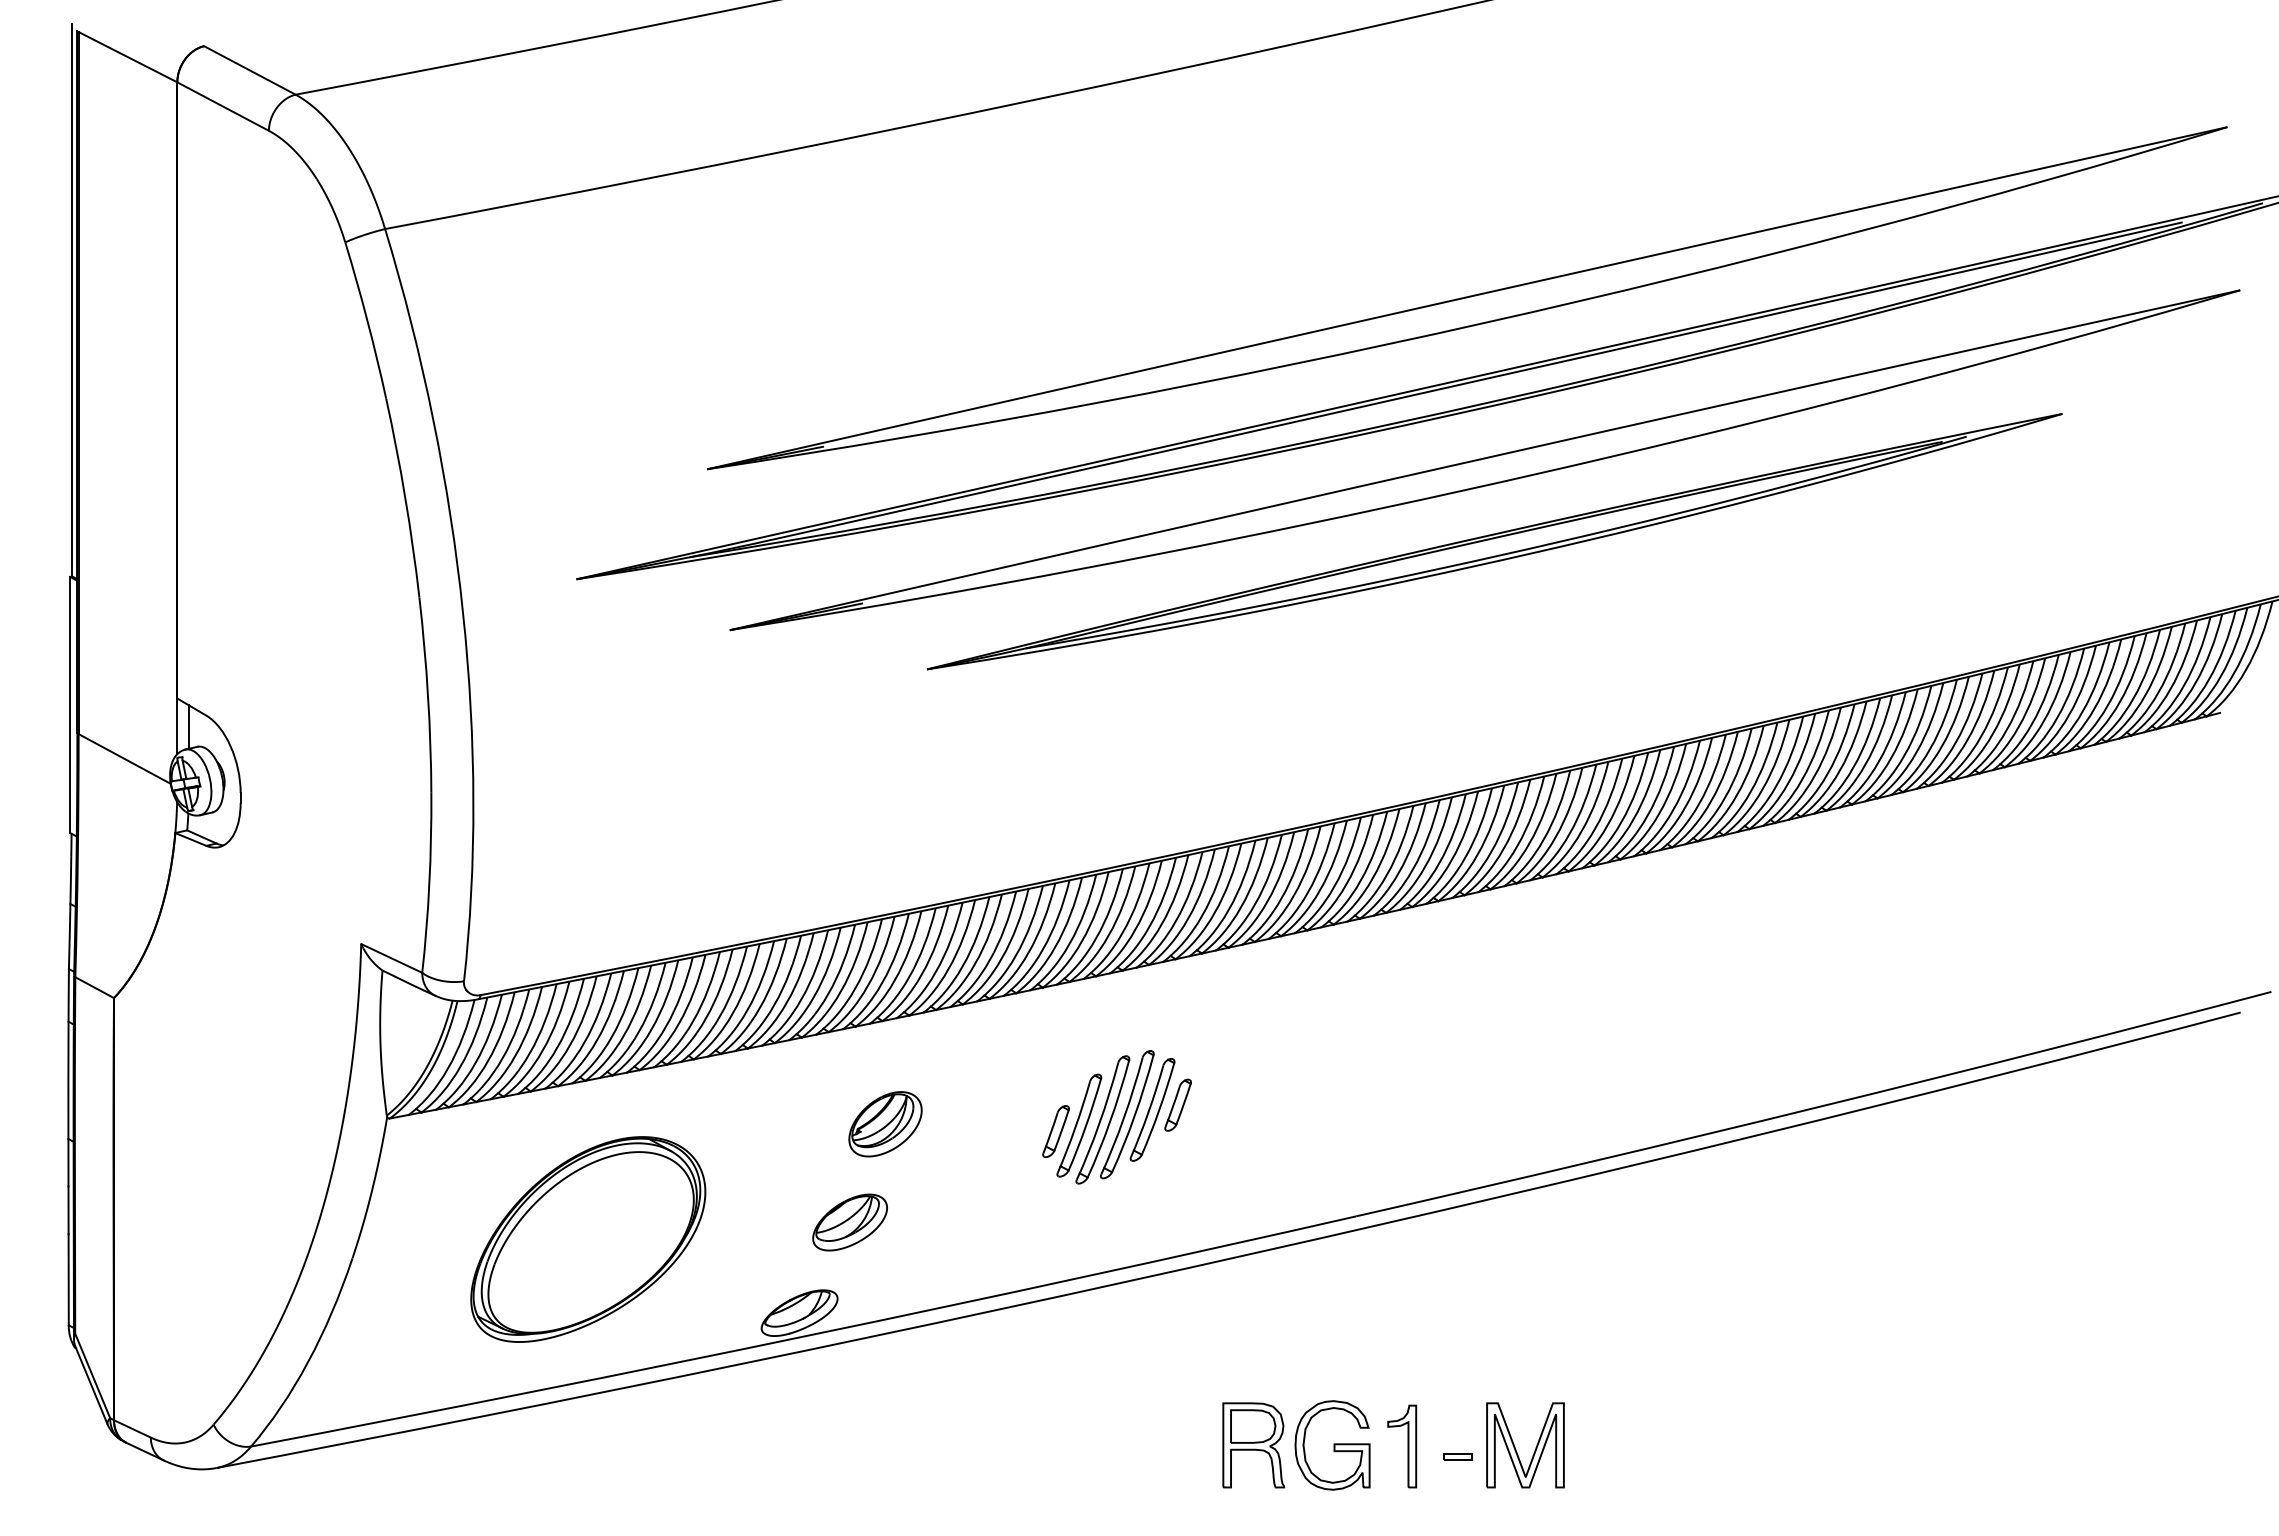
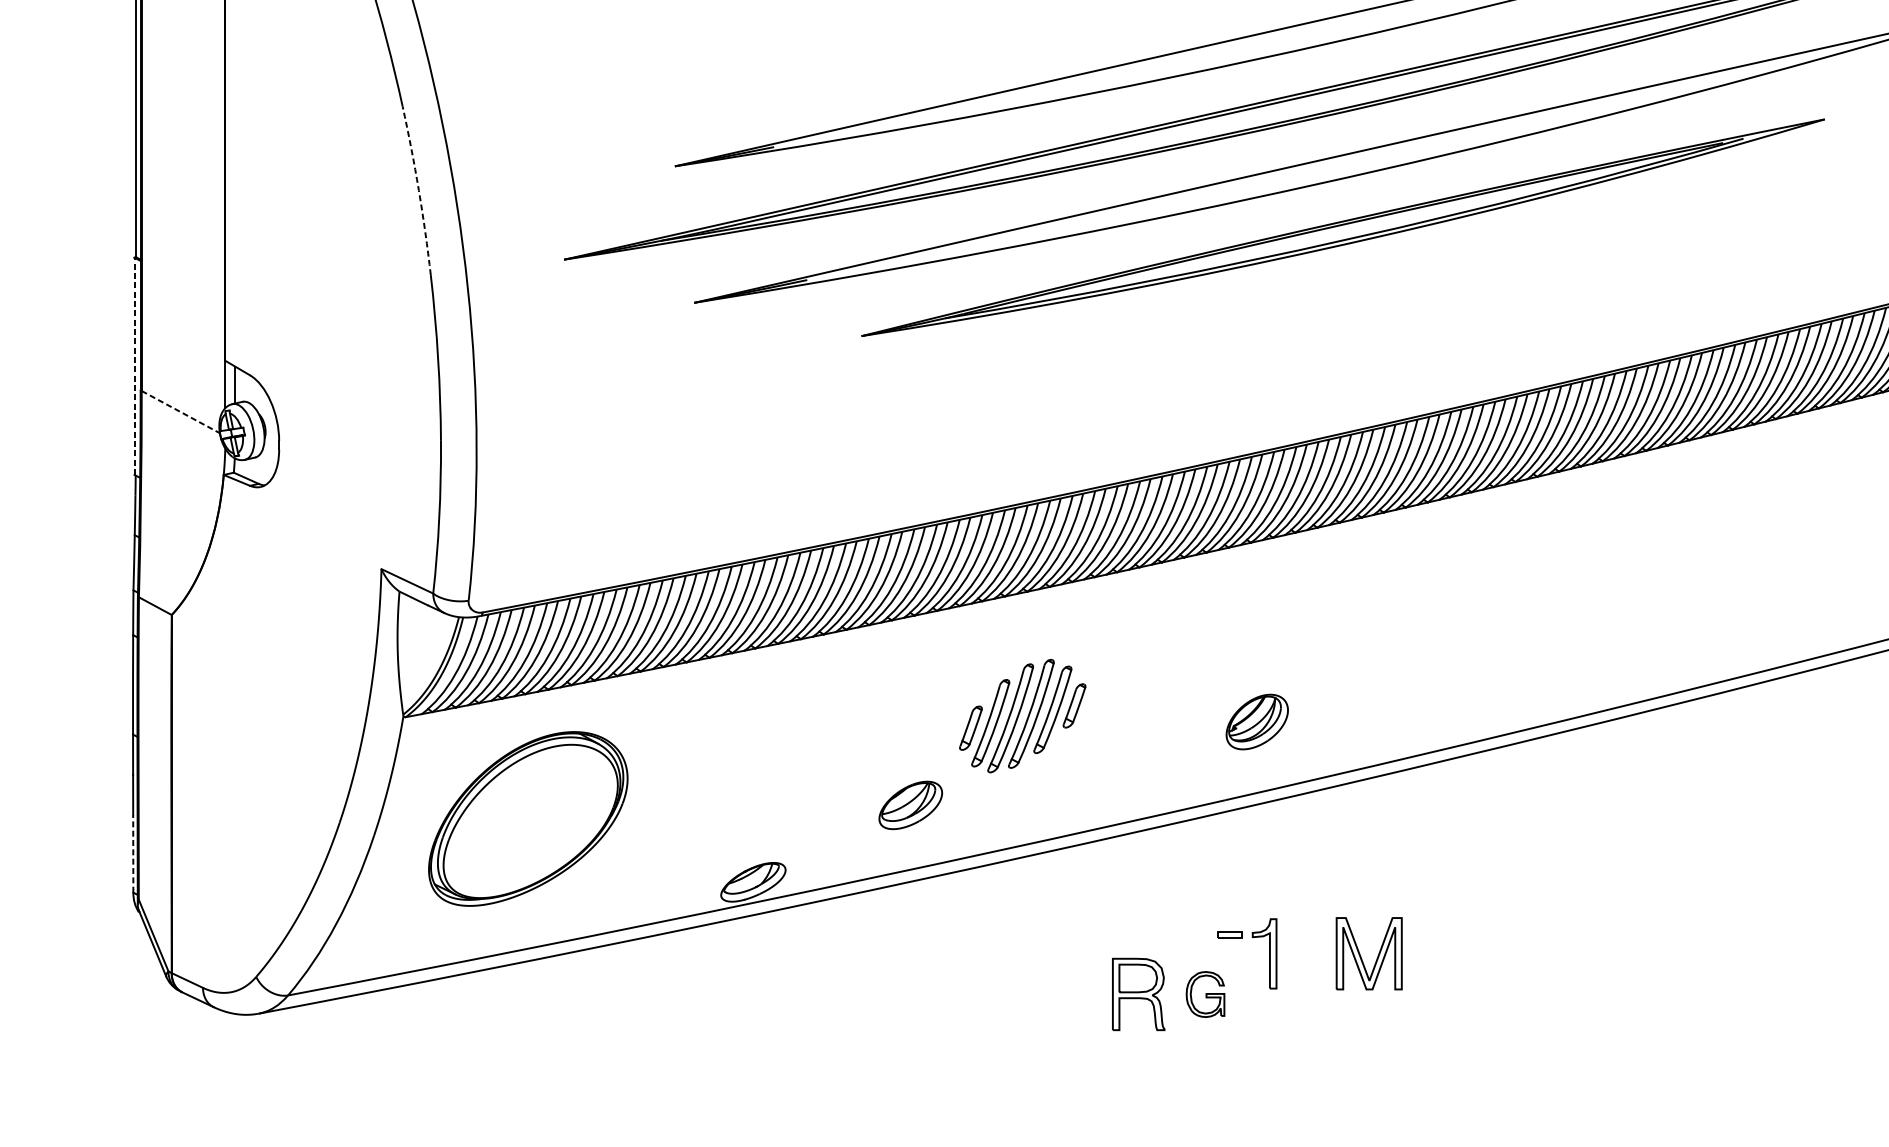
arc: (405, 497) -> (419, 190), solid -> dashed
line: (70, 704) -> (134, 365), solid -> dashed
line: (125, 759) -> (181, 412), solid -> dashed
part: (885, 1124) -> (1257, 722), moved
part: (849, 1222) -> (910, 805), moved
part: (588, 1239) -> (528, 818), moved
line: (68, 1279) -> (133, 853), solid -> dashed
part: (1332, 1445) -> (1205, 994), size x0.6
part: (1402, 1446) -> (1264, 953), moved
part: (1516, 1449) -> (1361, 957), moved
part: (1457, 1456) -> (1229, 934), moved

